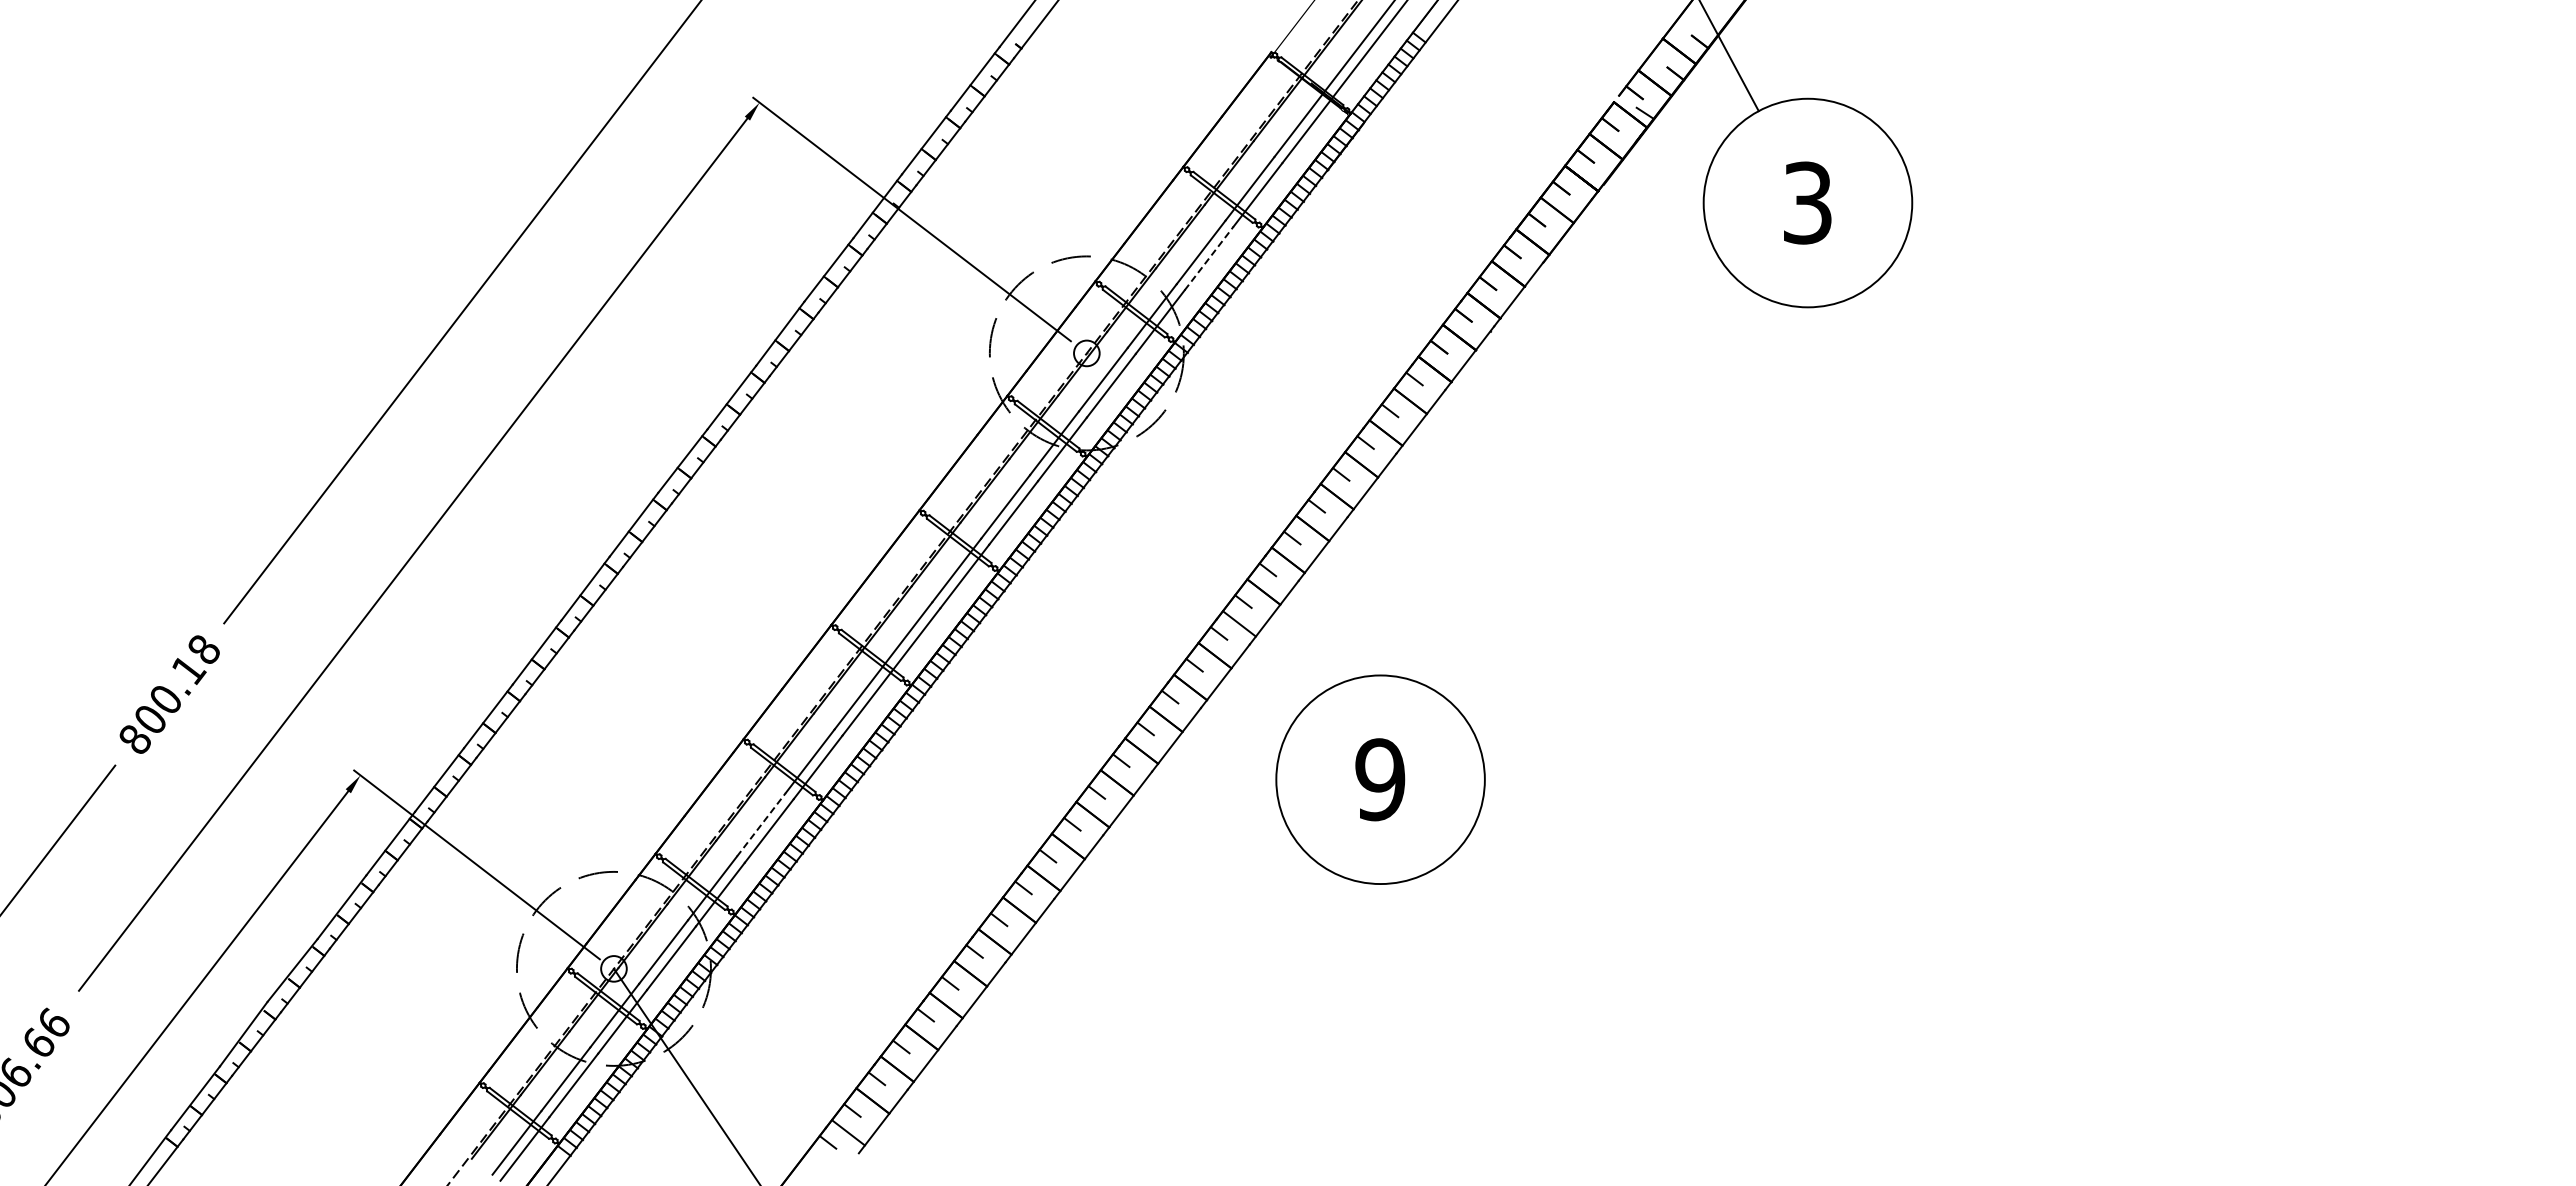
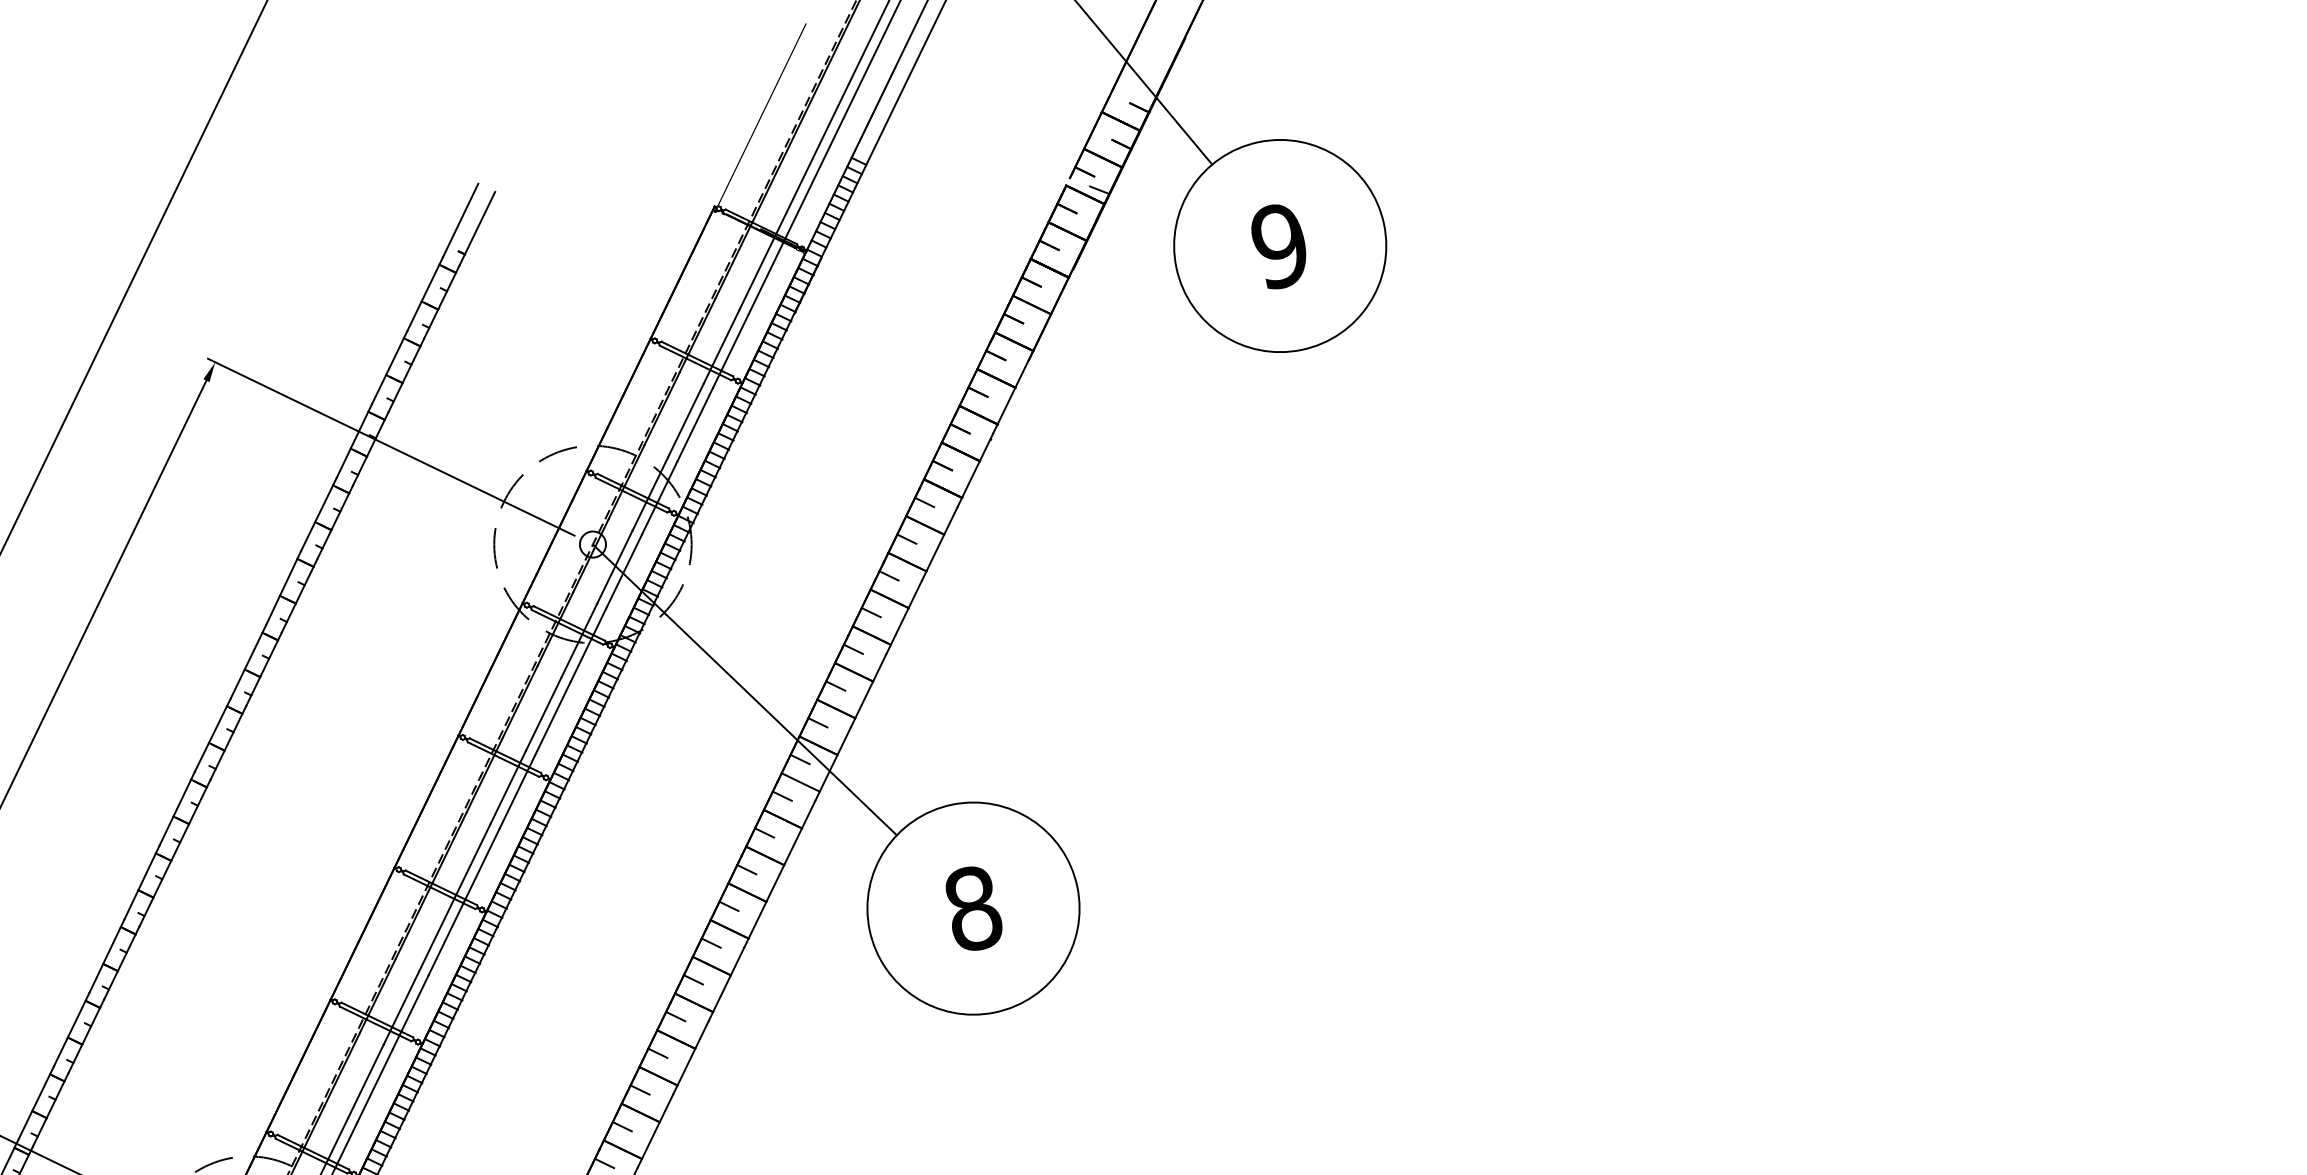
text: (1807, 202) -> (1279, 245), 3 -> 9
line: (1209, 258) -> (695, 424), dashed -> solid
line: (1203, 523) -> (744, 689), added
text: (1380, 779) -> (973, 908), 9 -> 8
line: (761, 824) -> (366, 1080), dashed -> solid

